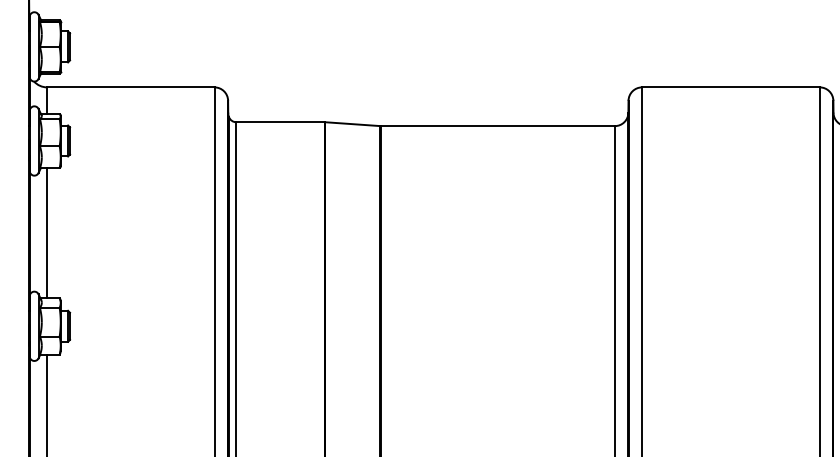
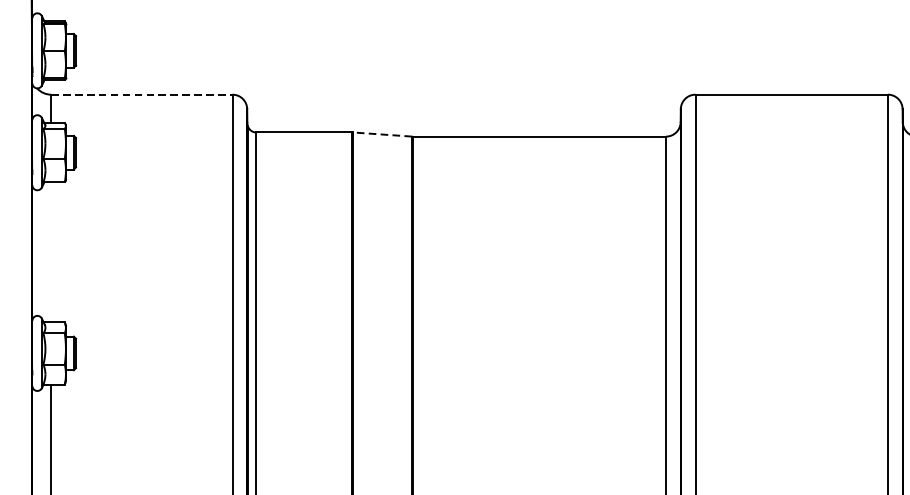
line: (130, 87) -> (141, 94), solid -> dashed
line: (352, 124) -> (381, 134), solid -> dashed
line: (47, 232) -> (51, 251), removed

